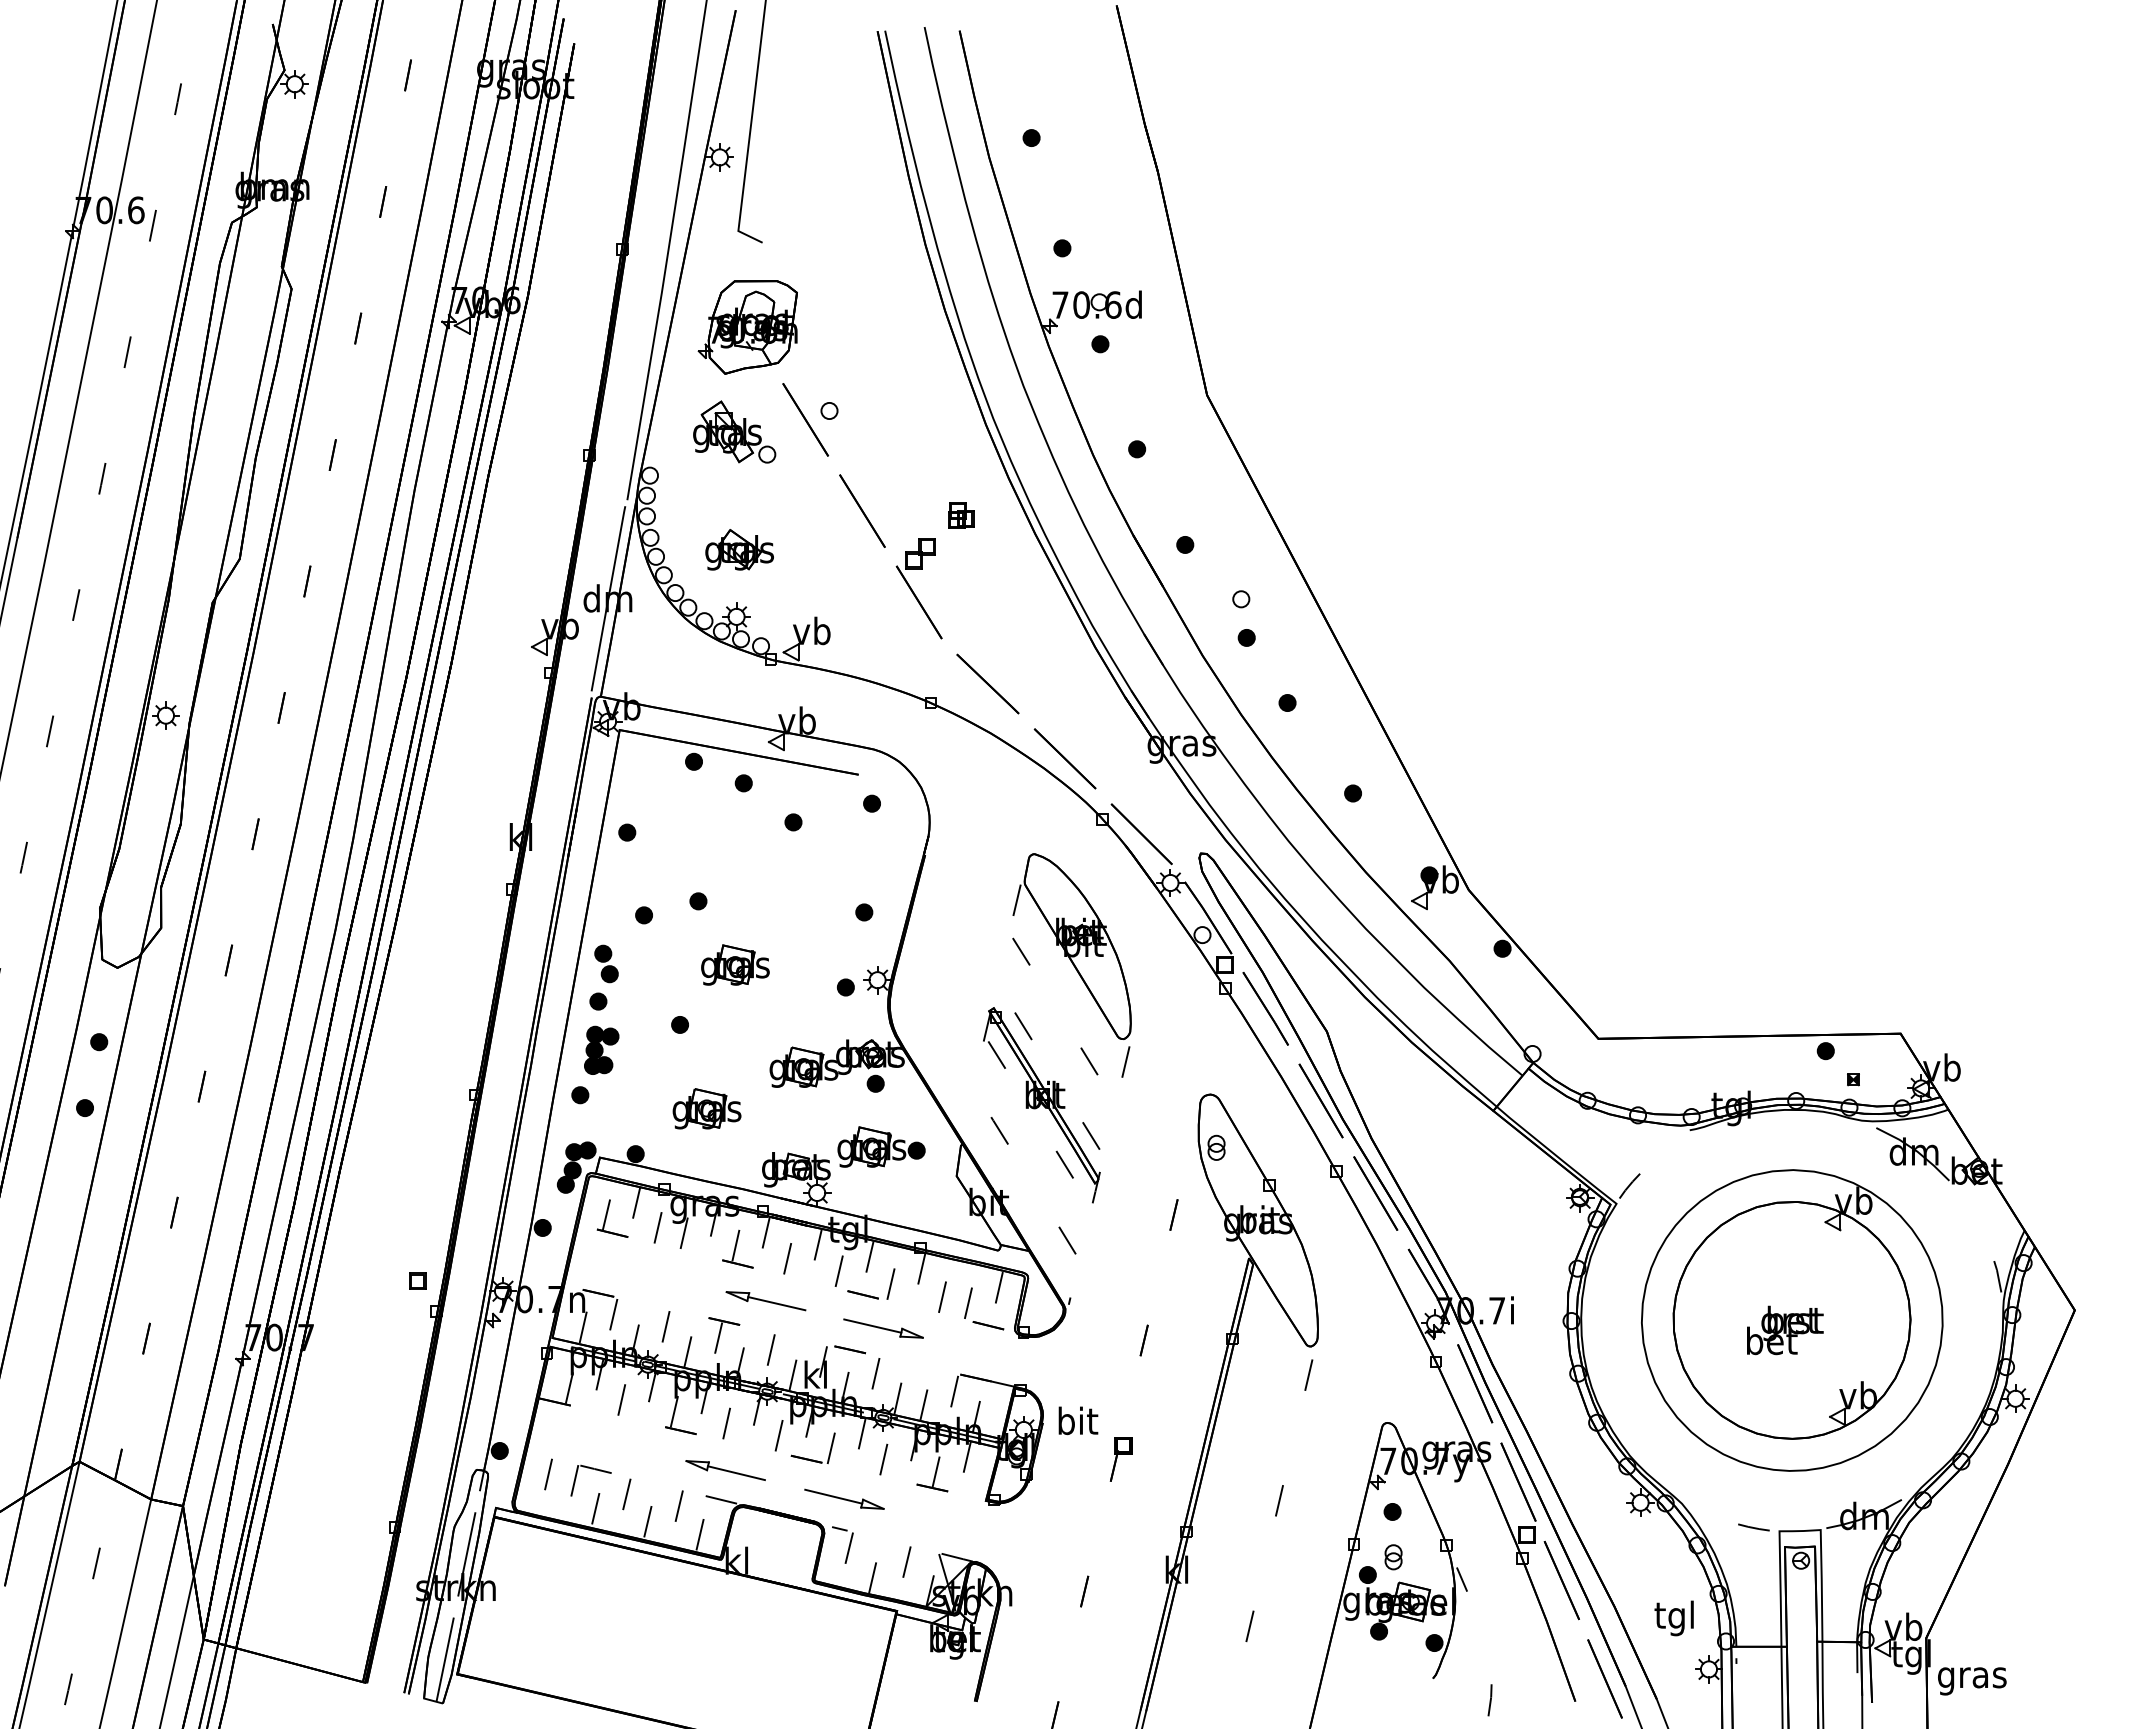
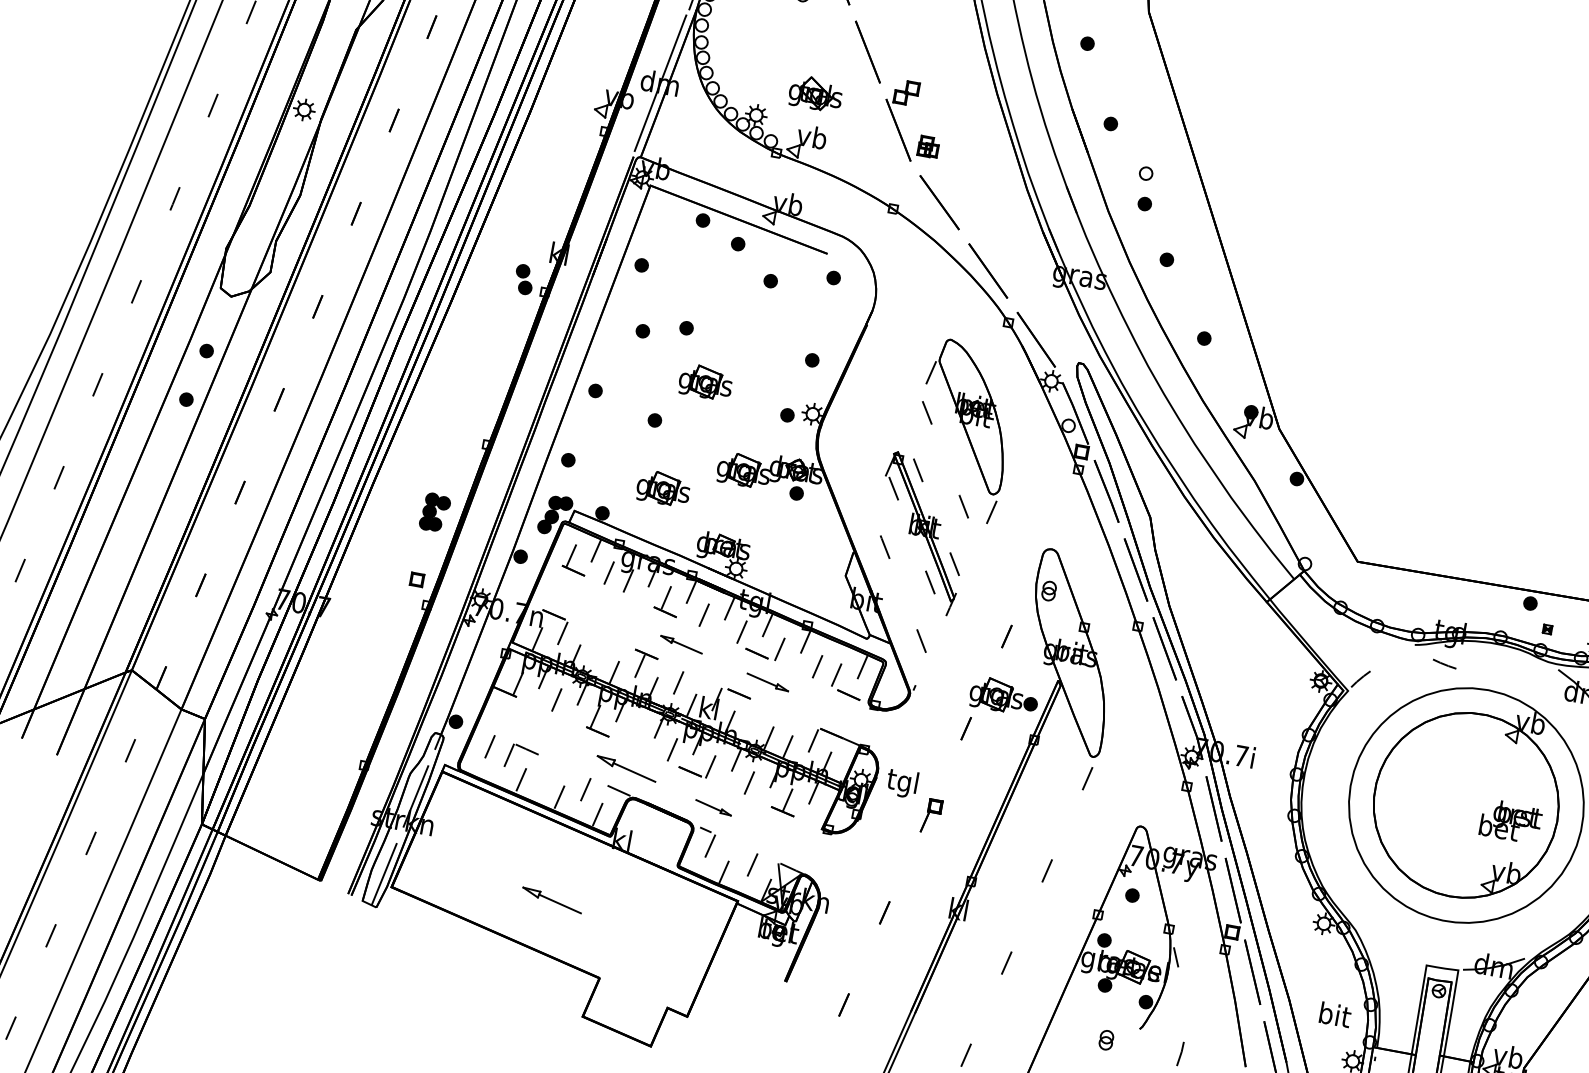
part: (961, 515) -> (928, 147), moved
part: (739, 549) -> (815, 93), moved
part: (606, 963) -> (524, 279), moved
part: (601, 1049) -> (435, 511), moved
part: (881, 1146) -> (1004, 696), moved
part: (765, 1301) -> (681, 644), size x0.7
line: (665, 1326) -> (600, 649), removed
part: (883, 1328) -> (767, 682), size x0.7
text: (1785, 1330) -> (1511, 821), moved
line: (875, 1373) -> (755, 715), removed
line: (726, 1423) -> (633, 732), removed
text: (1077, 1424) -> (903, 783), bit -> tgl
line: (626, 1494) -> (546, 773), removed
part: (844, 1498) -> (713, 807), size x0.6
line: (1753, 1527) -> (1444, 664), moved
part: (1393, 1557) -> (1106, 1040), moved
text: (1675, 1618) -> (1334, 1017), tgl -> bit
part: (662, 1653) -> (552, 900), added

